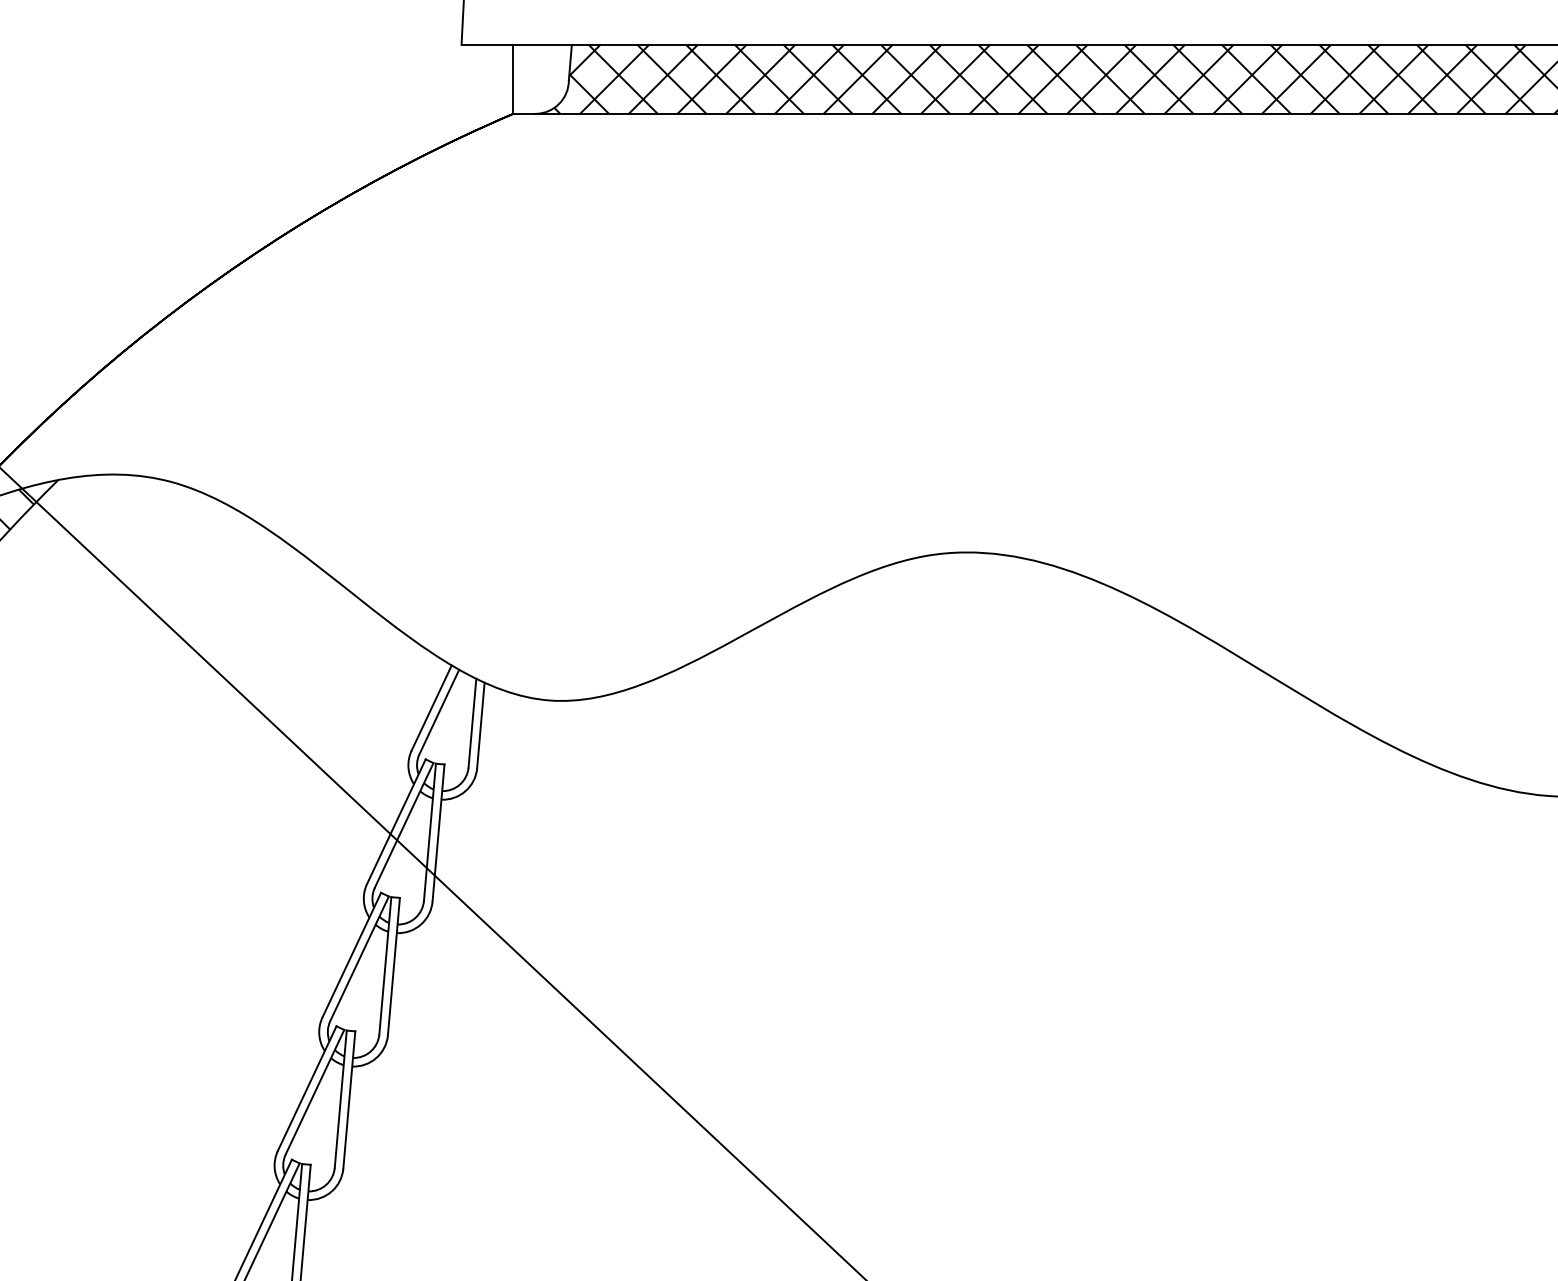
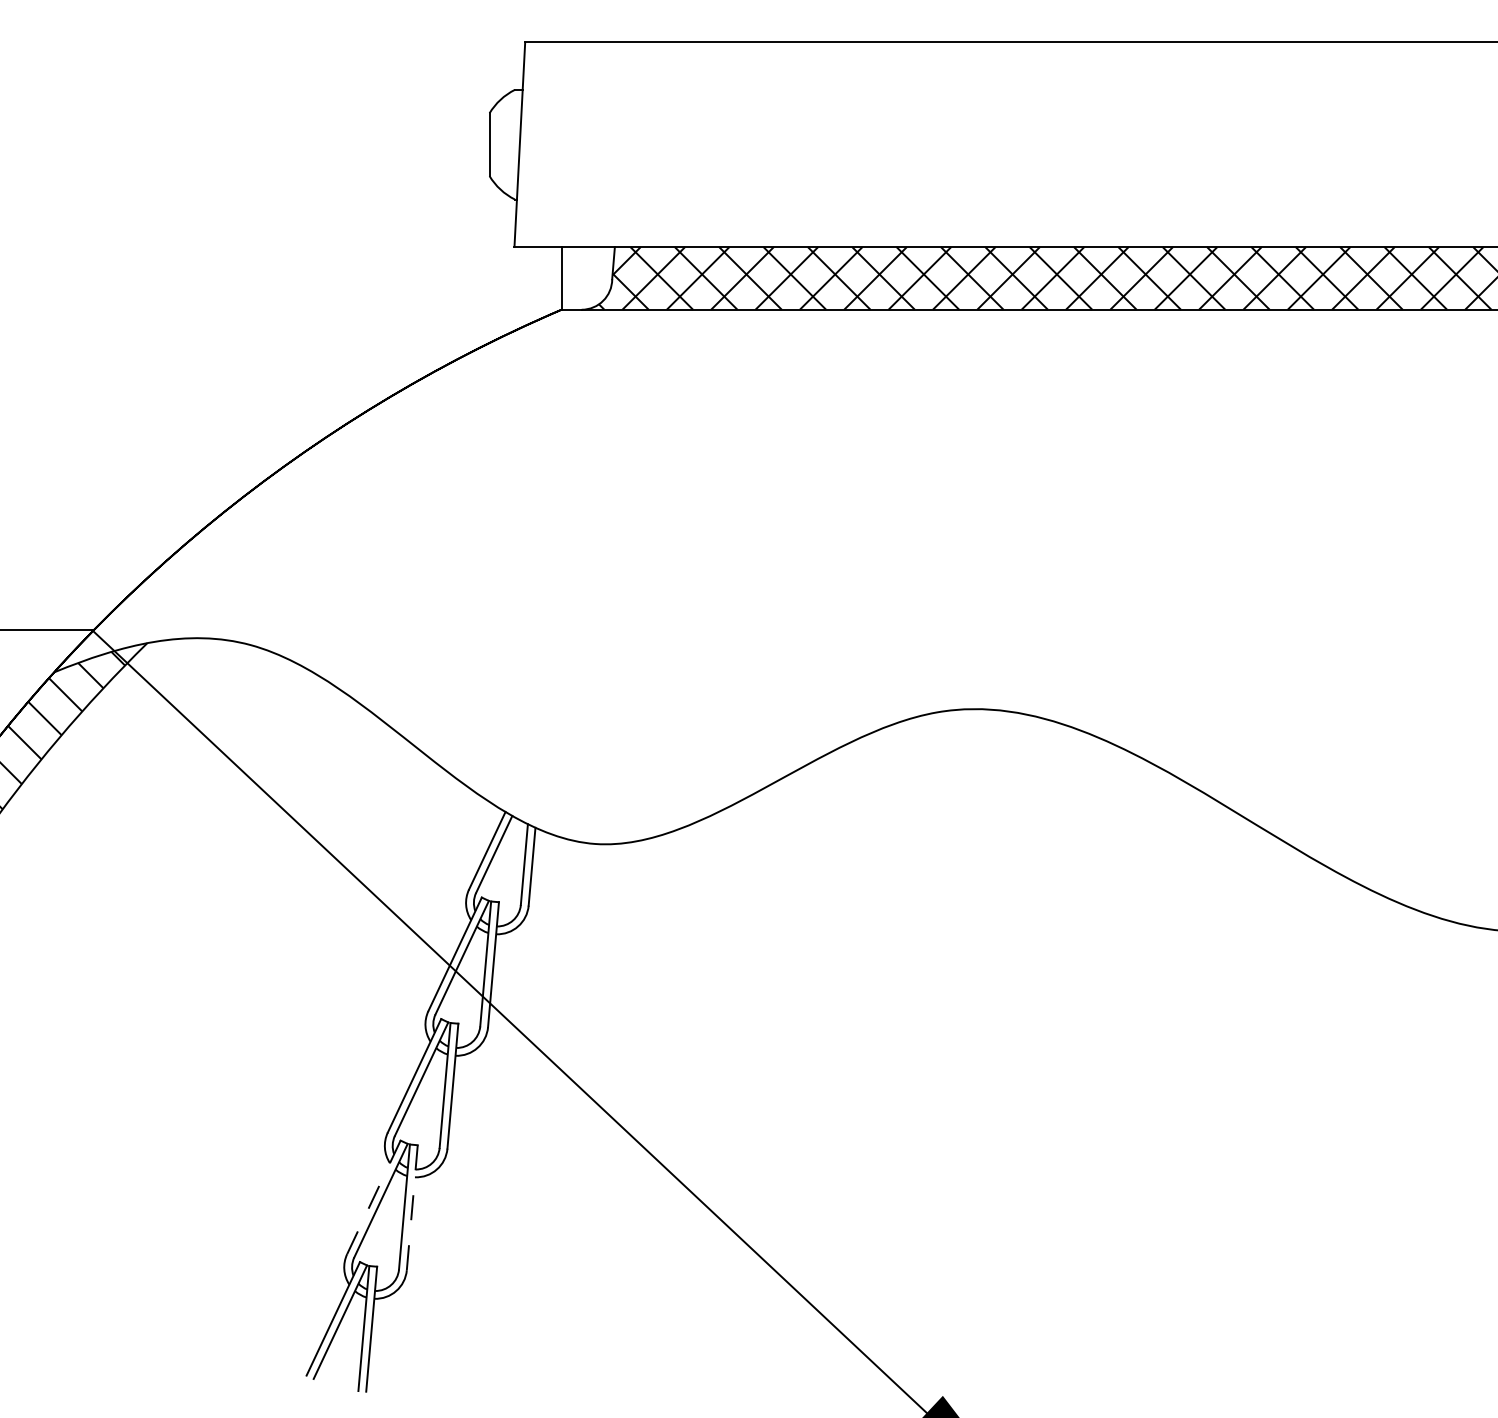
line: (306, 1088) -> (373, 1197), solid -> dashed
line: (349, 1099) -> (412, 1207), solid -> dashed

